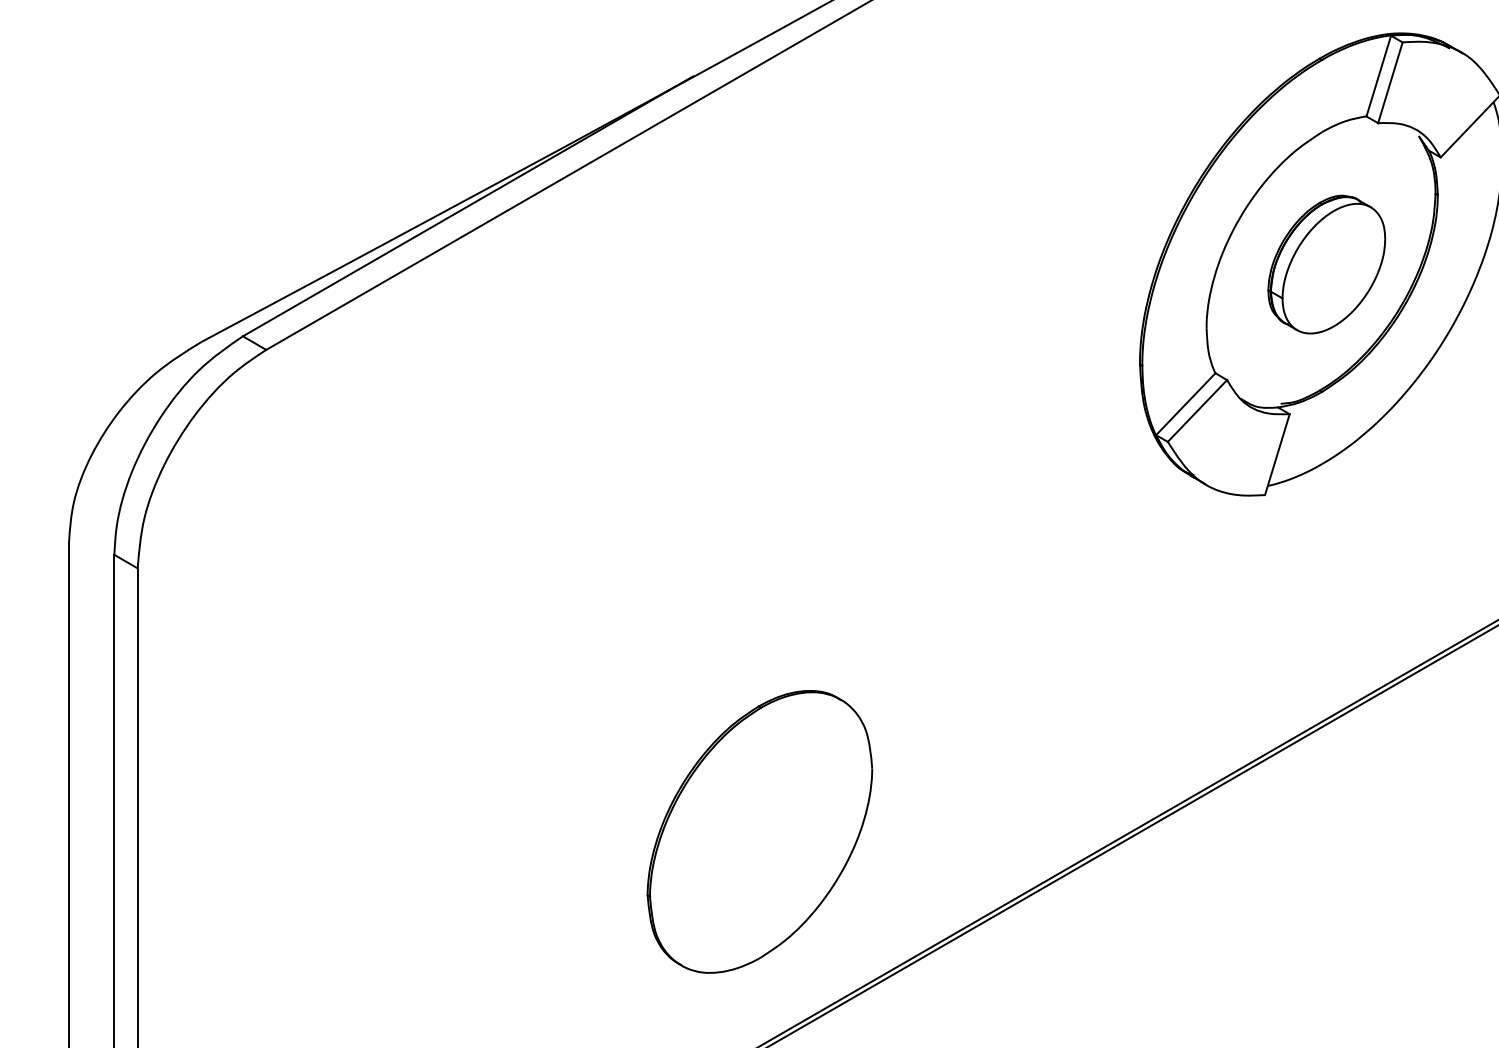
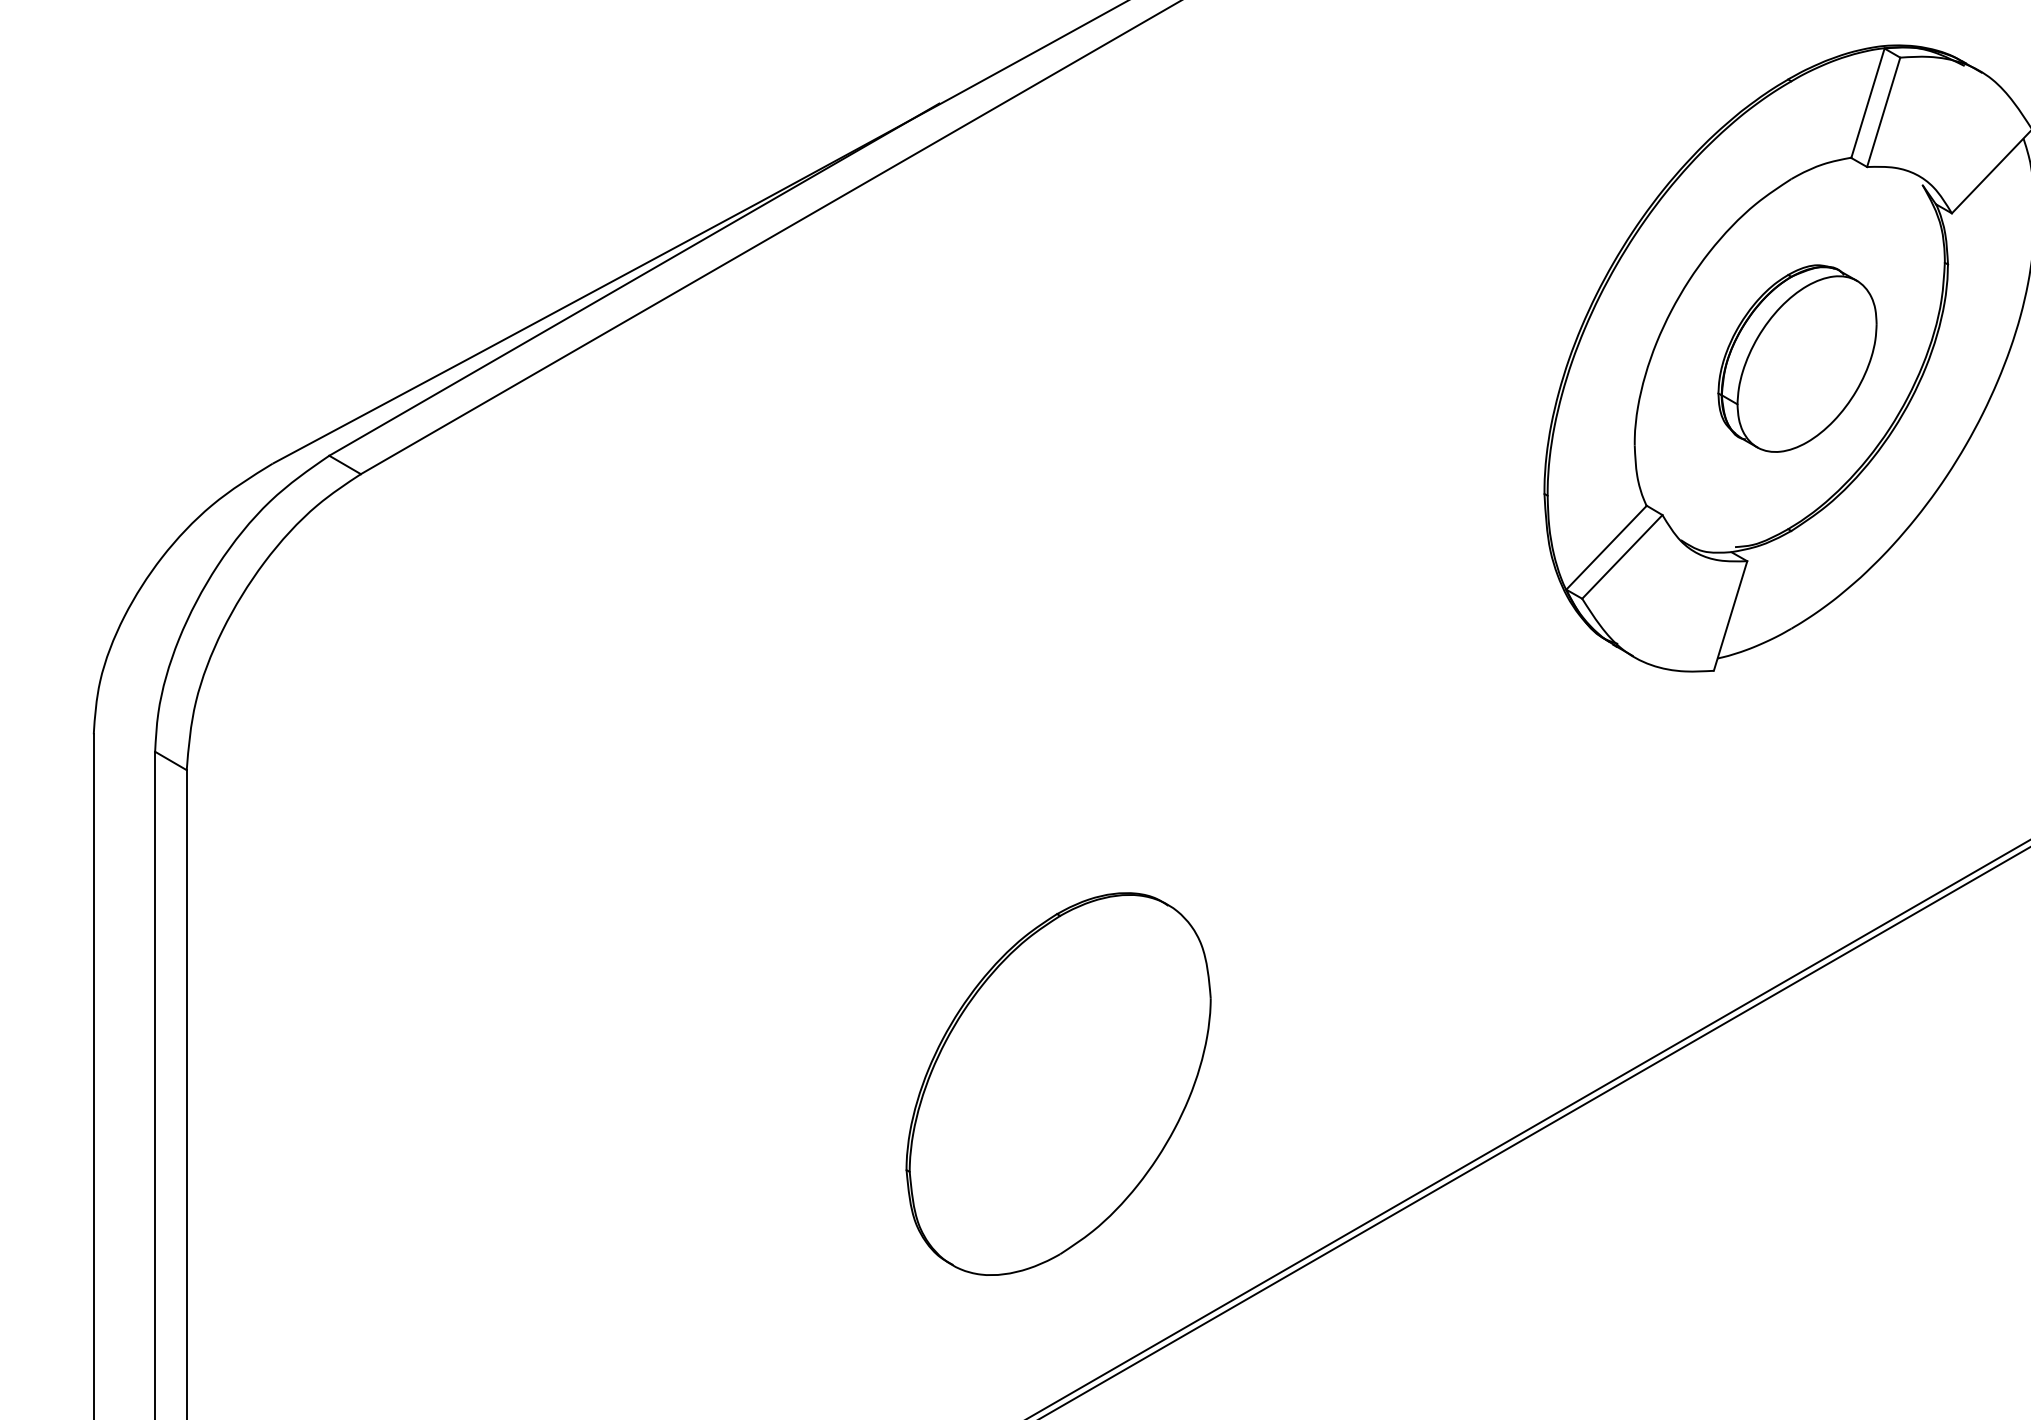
part: (759, 831) -> (1058, 1083), moved

